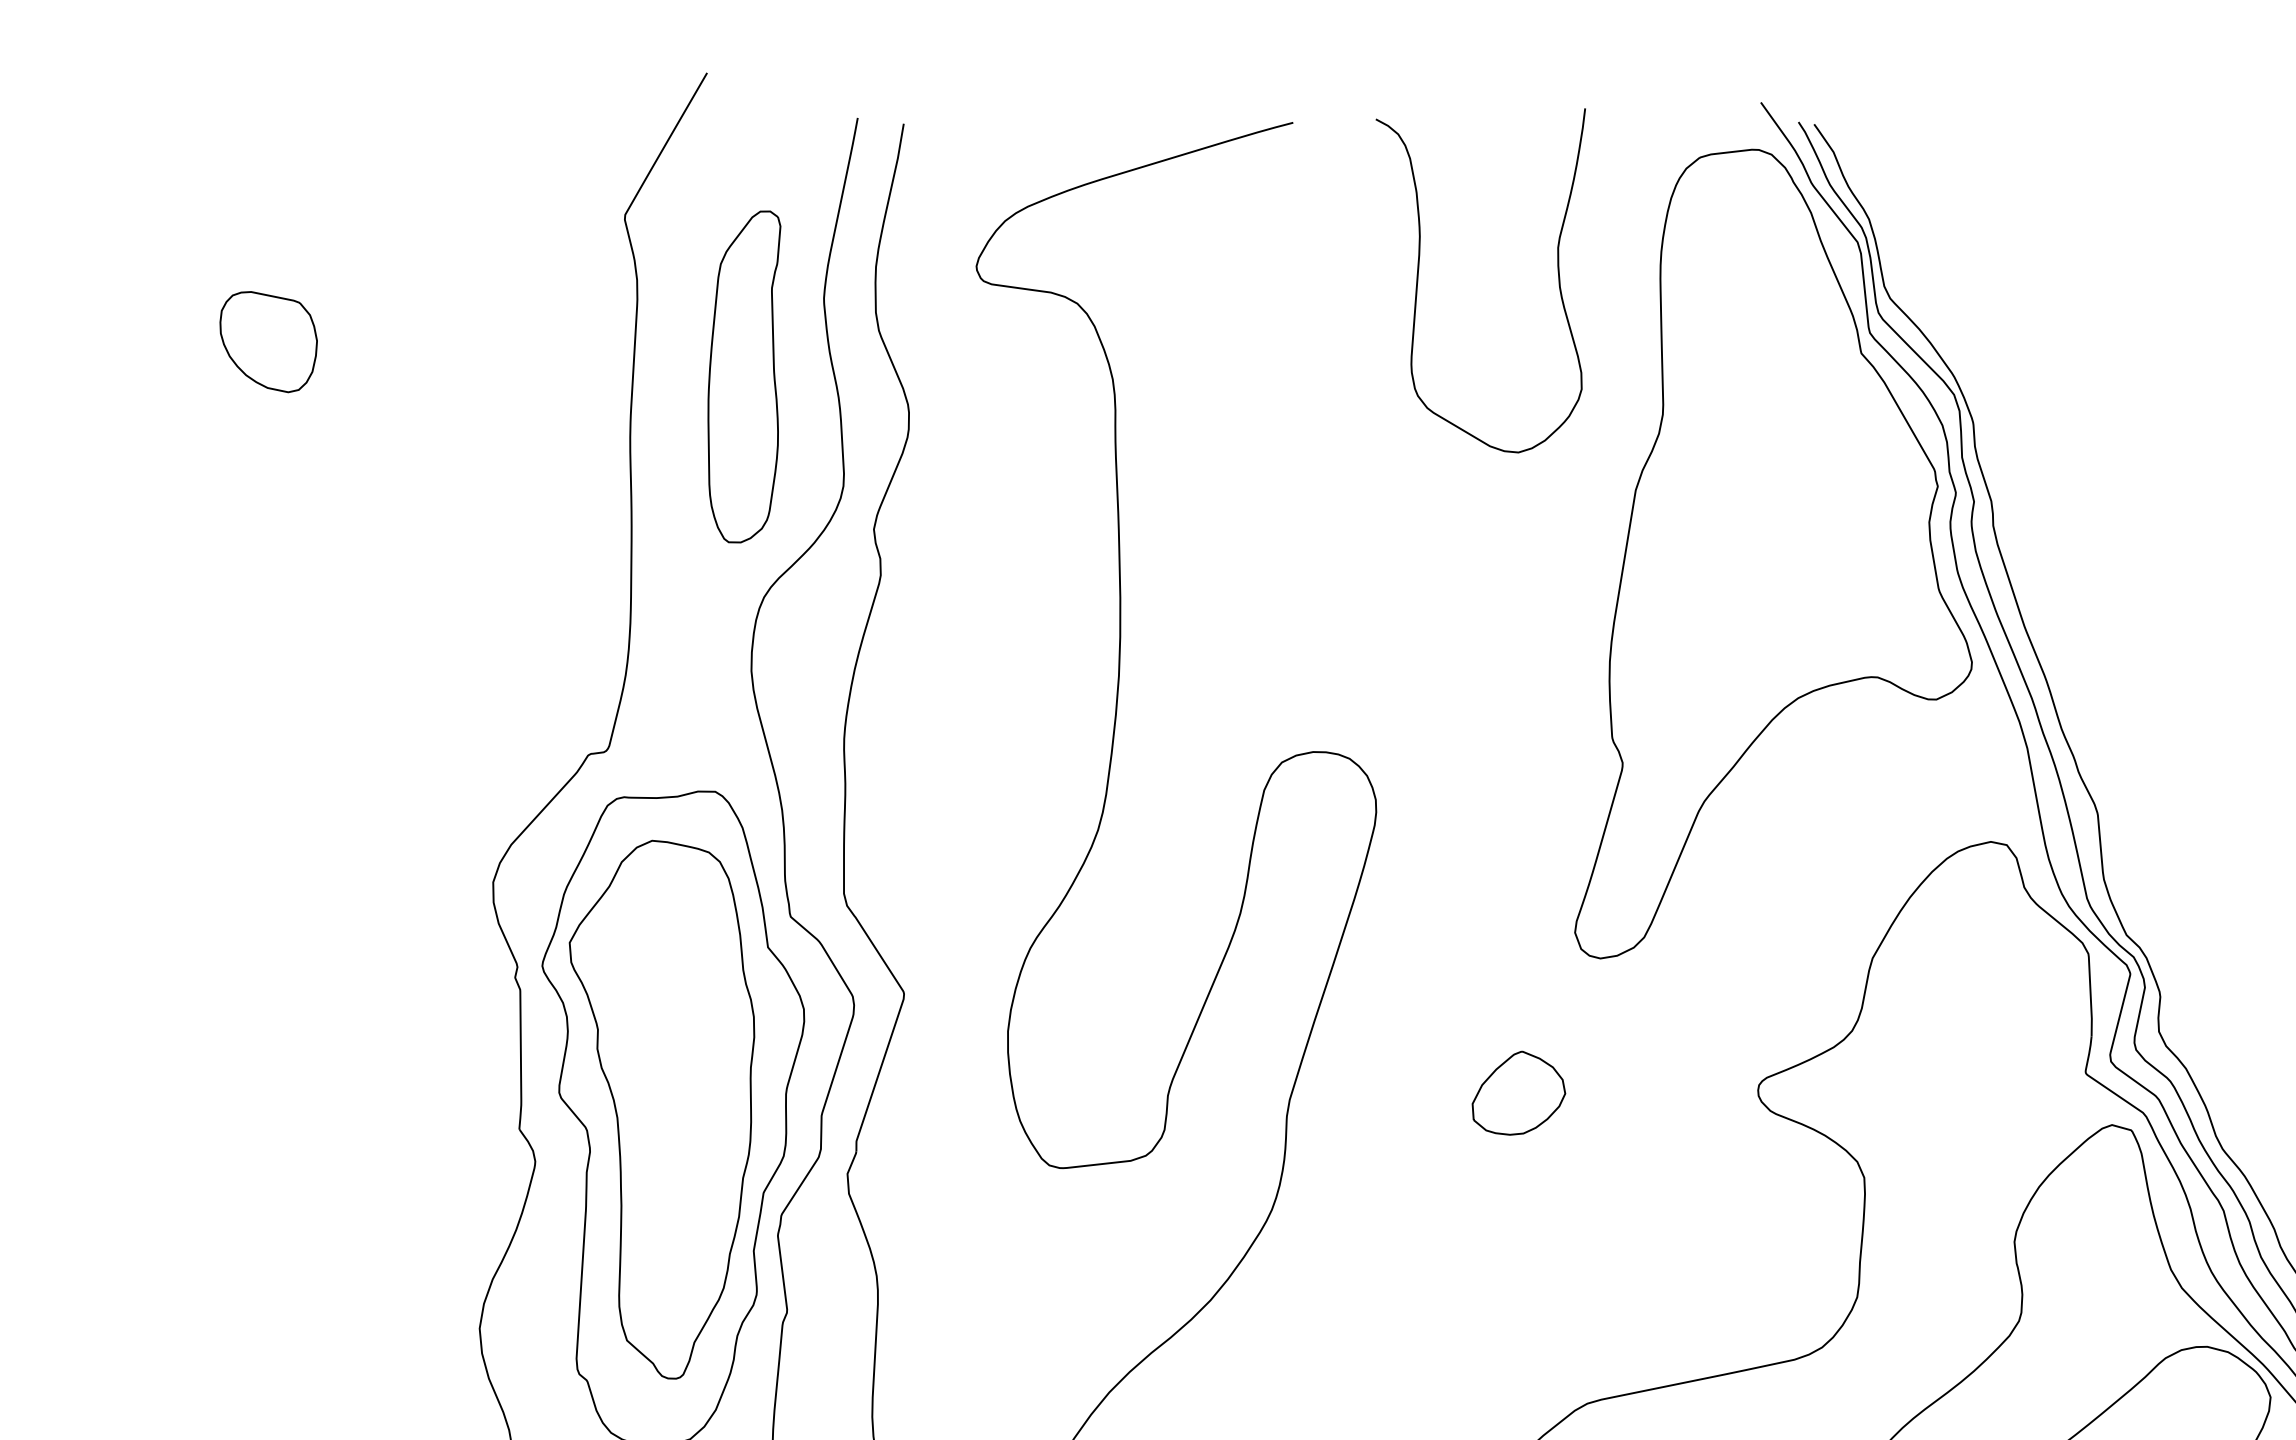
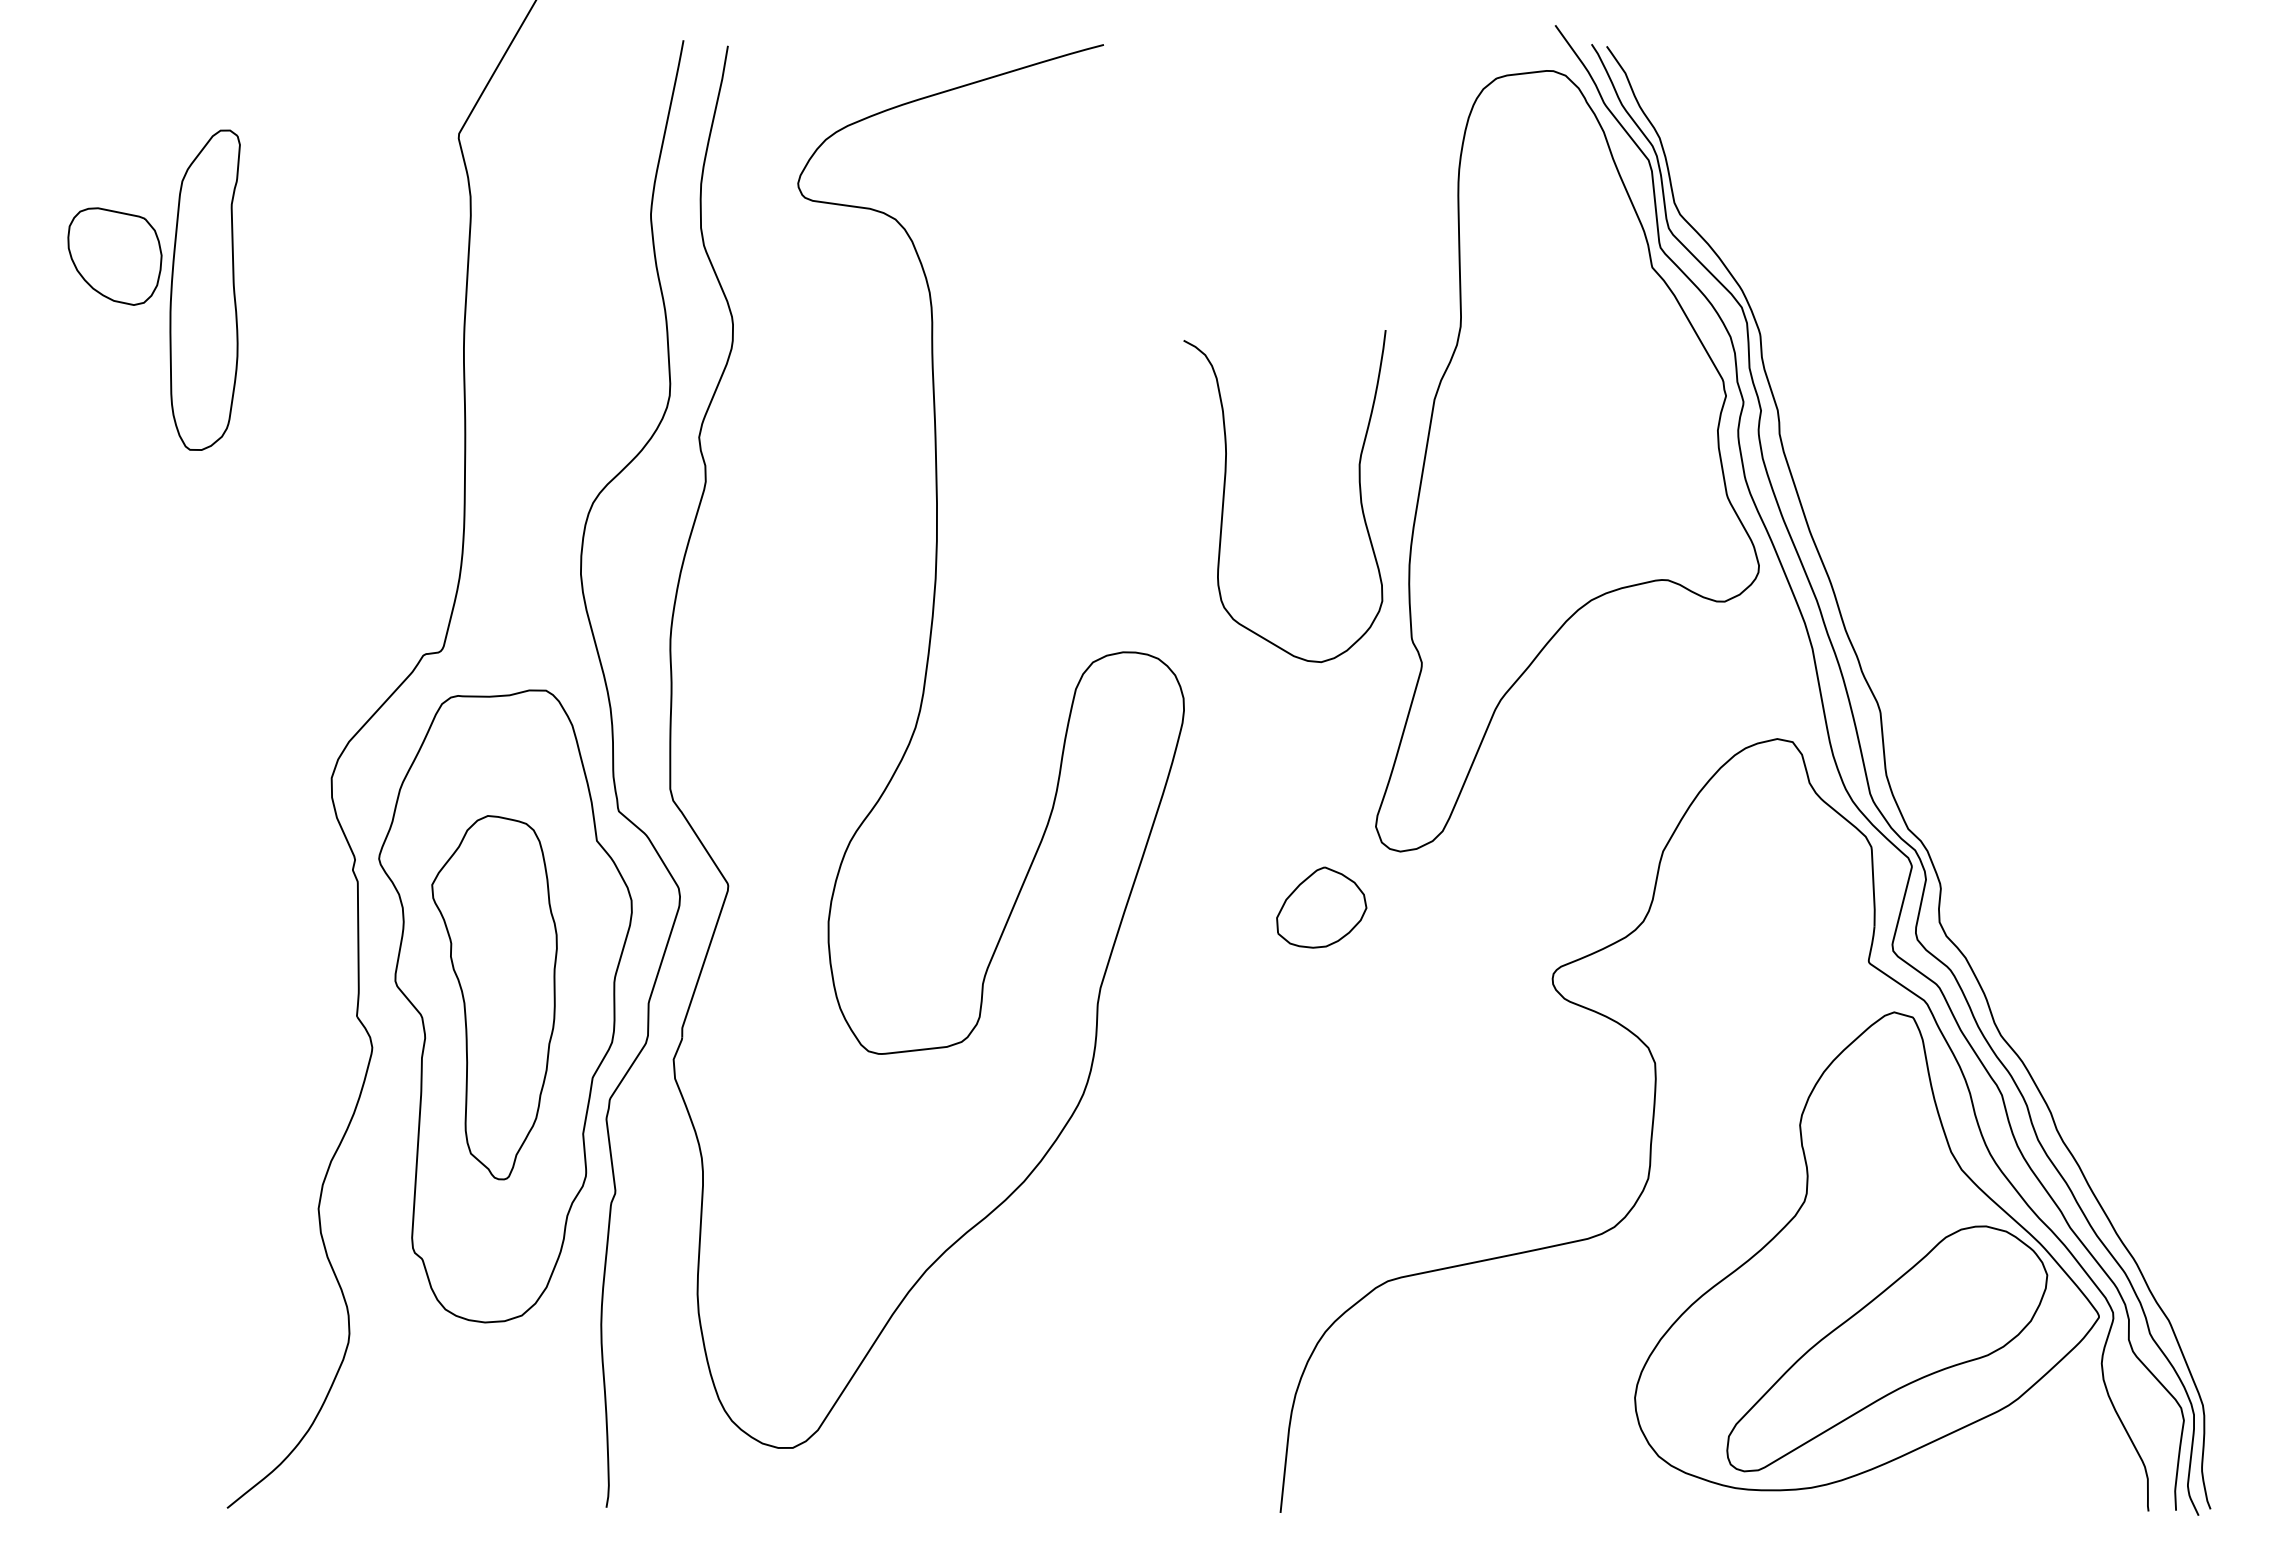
curve: (1419, 273) -> (1225, 489), moved
part: (743, 376) -> (204, 289), moved
part: (1518, 1093) -> (1321, 907), moved
part: (661, 1109) -> (494, 997), size x0.7

